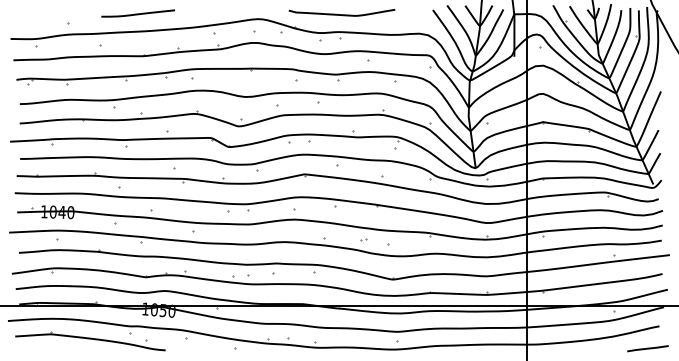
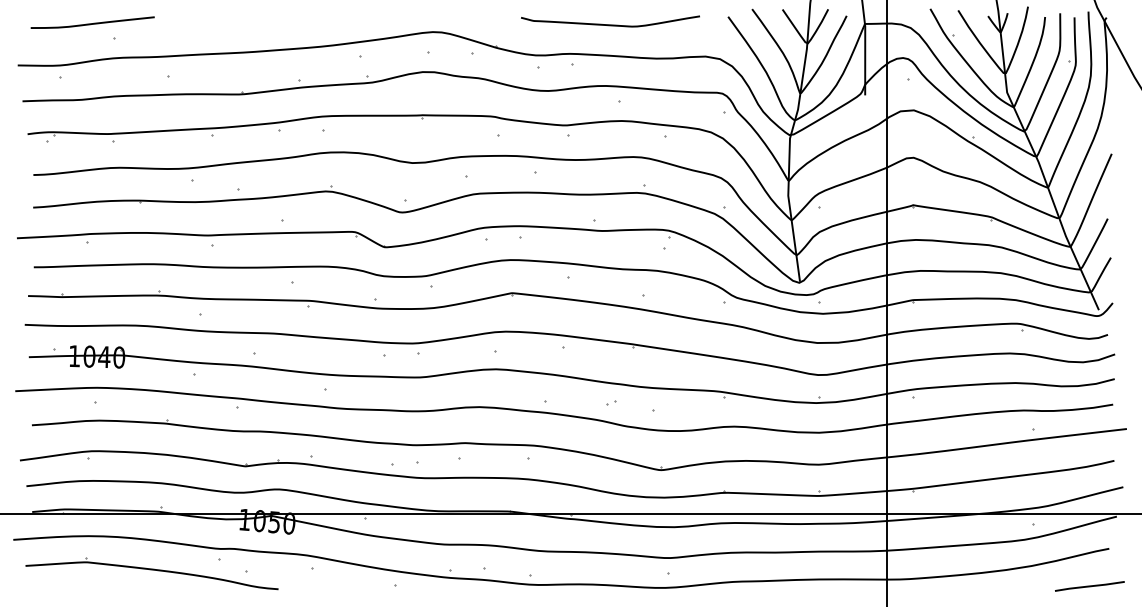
curve: (137, 13) -> (91, 22), moved
curve: (341, 14) -> (609, 24), moved

